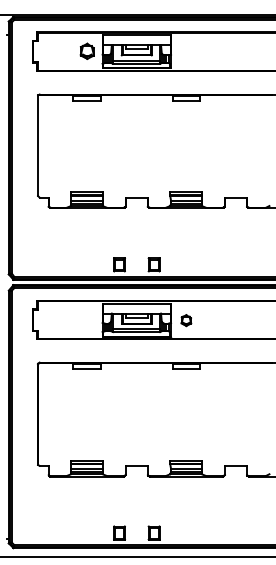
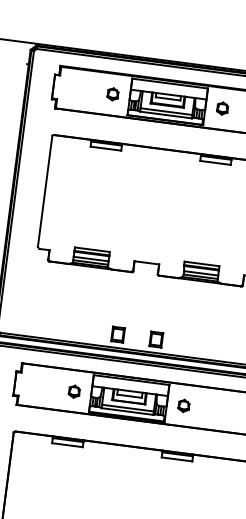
part: (86, 51) -> (112, 94), size x0.71
part: (186, 51) -> (222, 108), added
part: (86, 320) -> (73, 391), added

